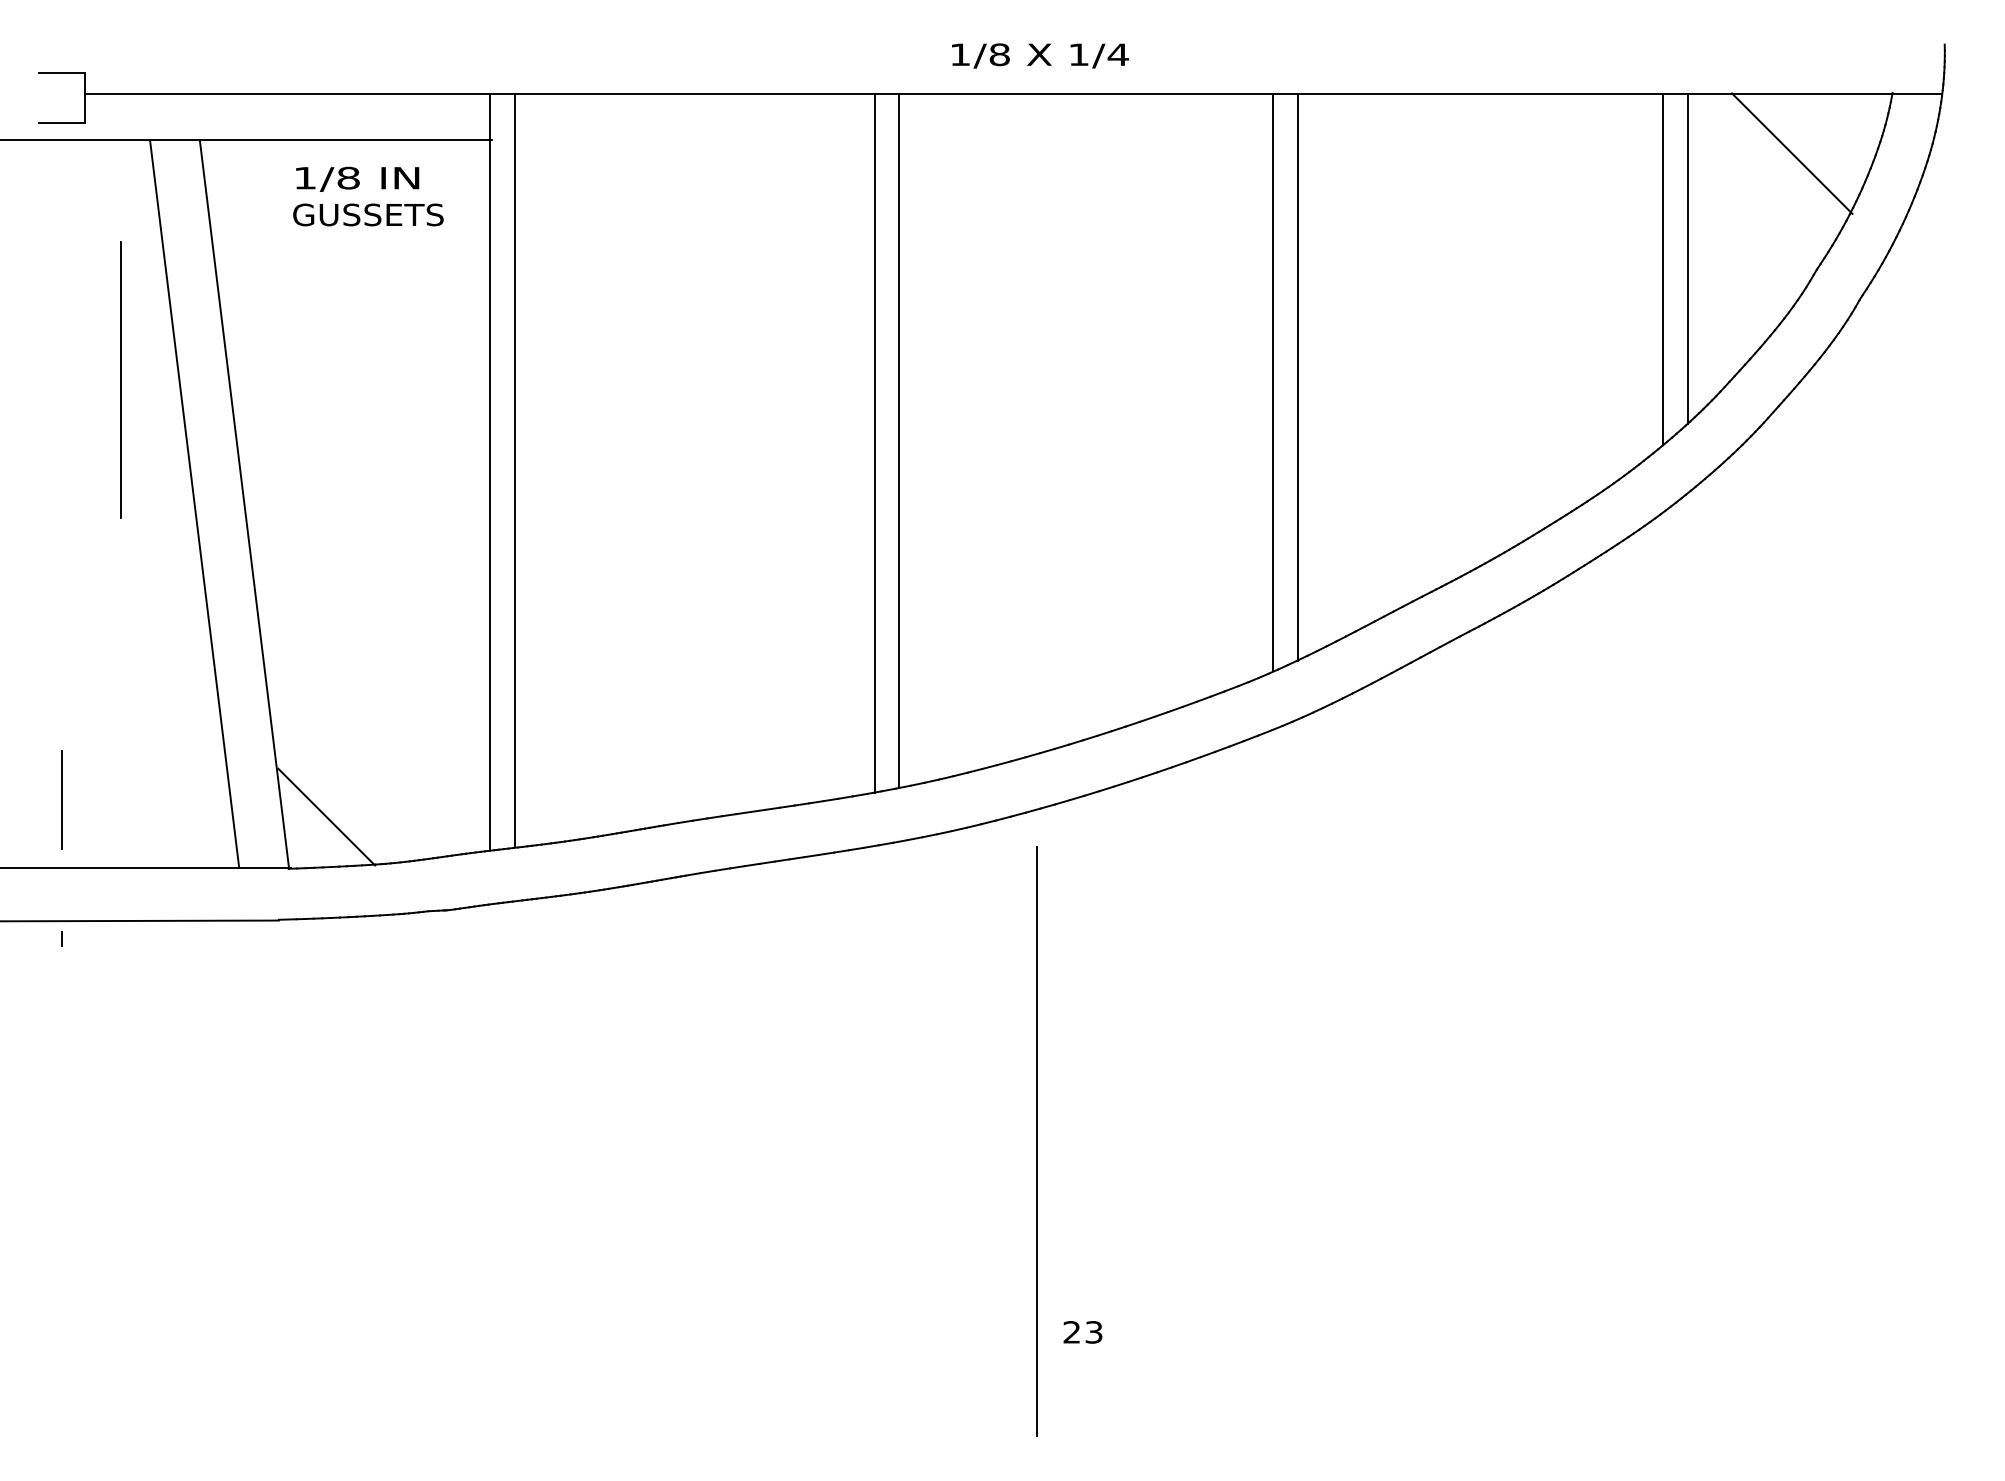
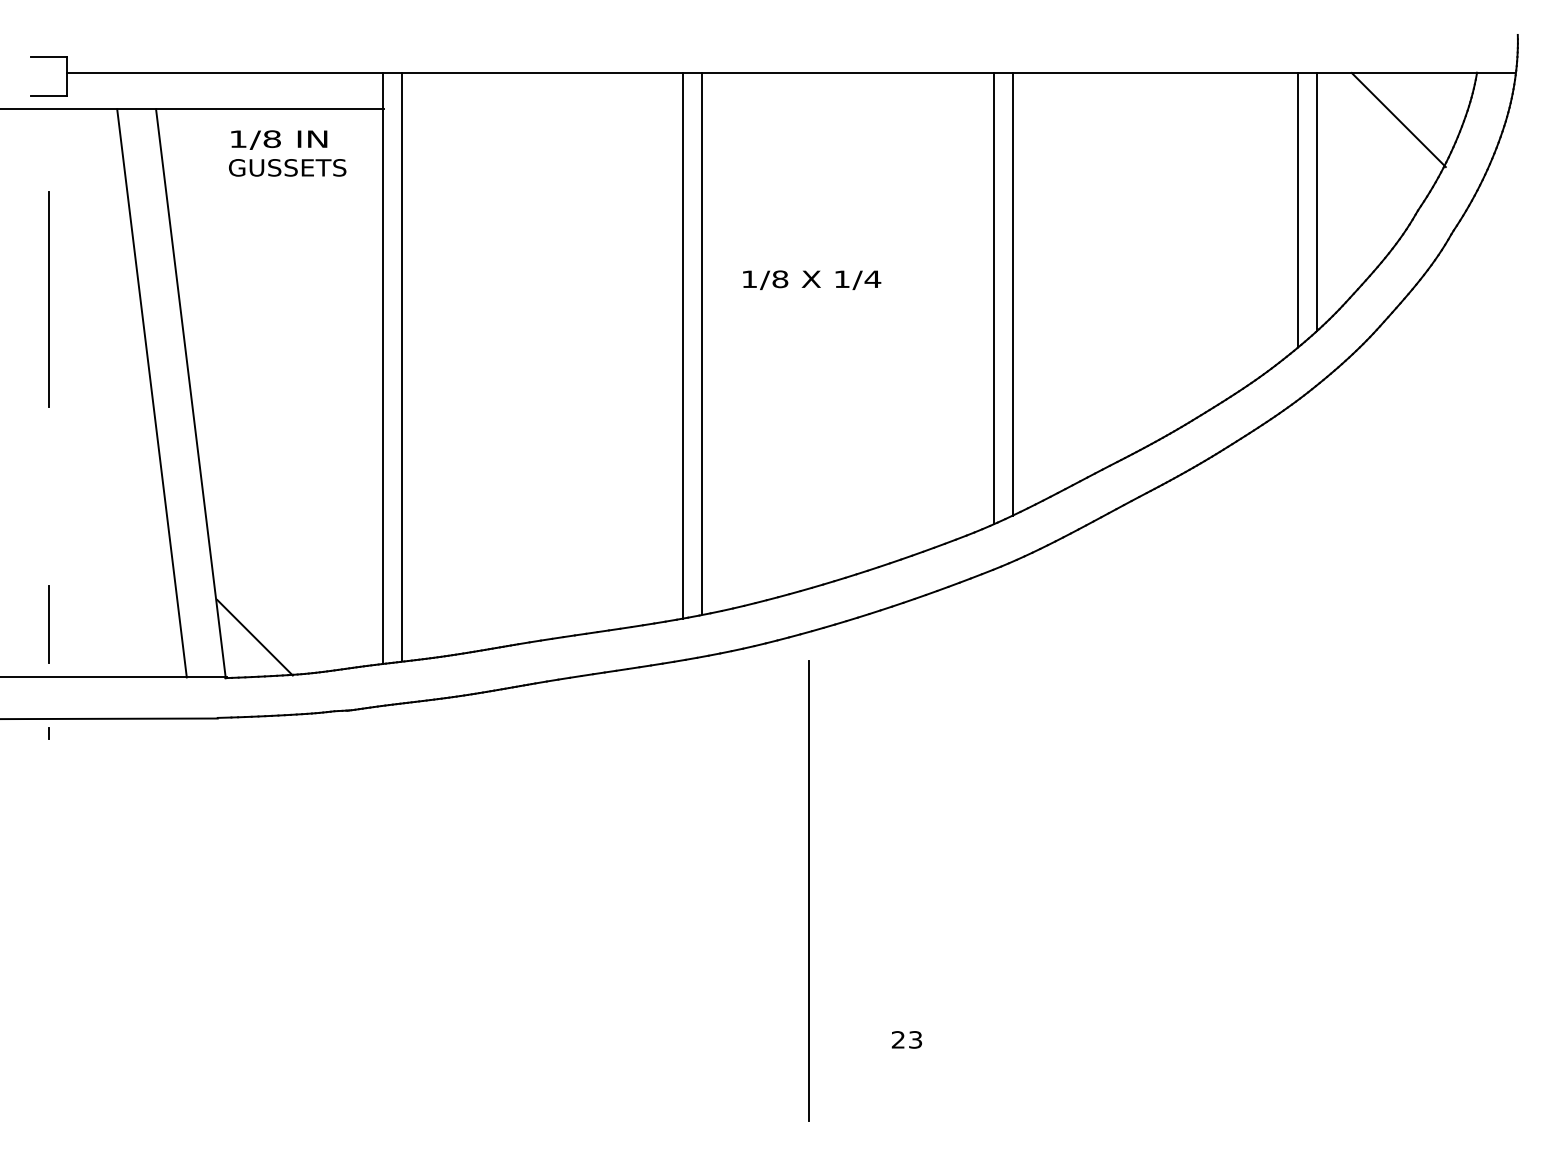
text: (1040, 55) -> (812, 279), moved
line: (120, 379) -> (48, 299), moved
text: (1082, 1332) -> (906, 1039), moved

